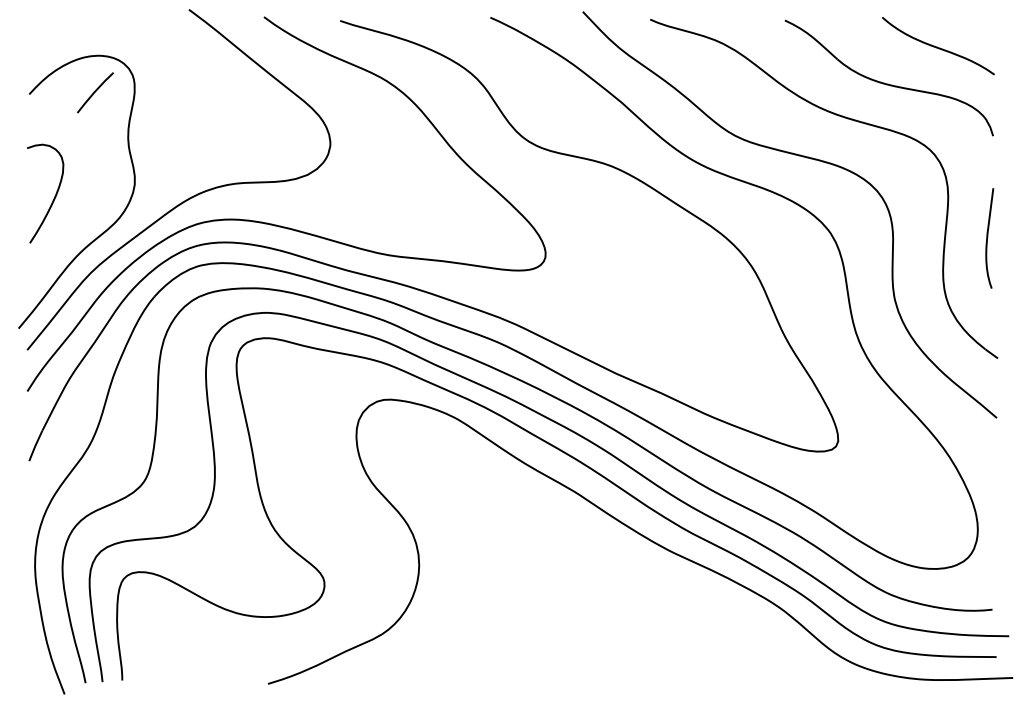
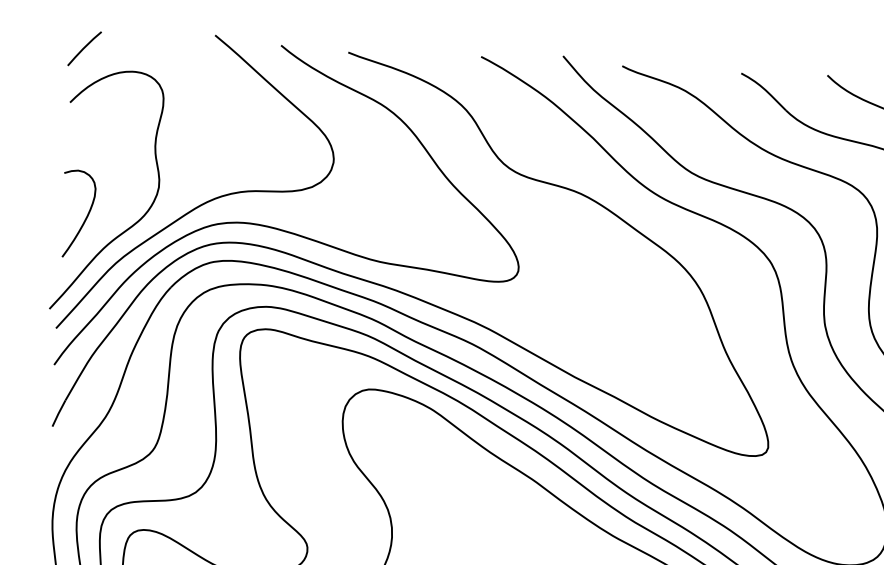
line: (95, 92) -> (84, 48), moved
curve: (53, 198) -> (85, 218), moved

